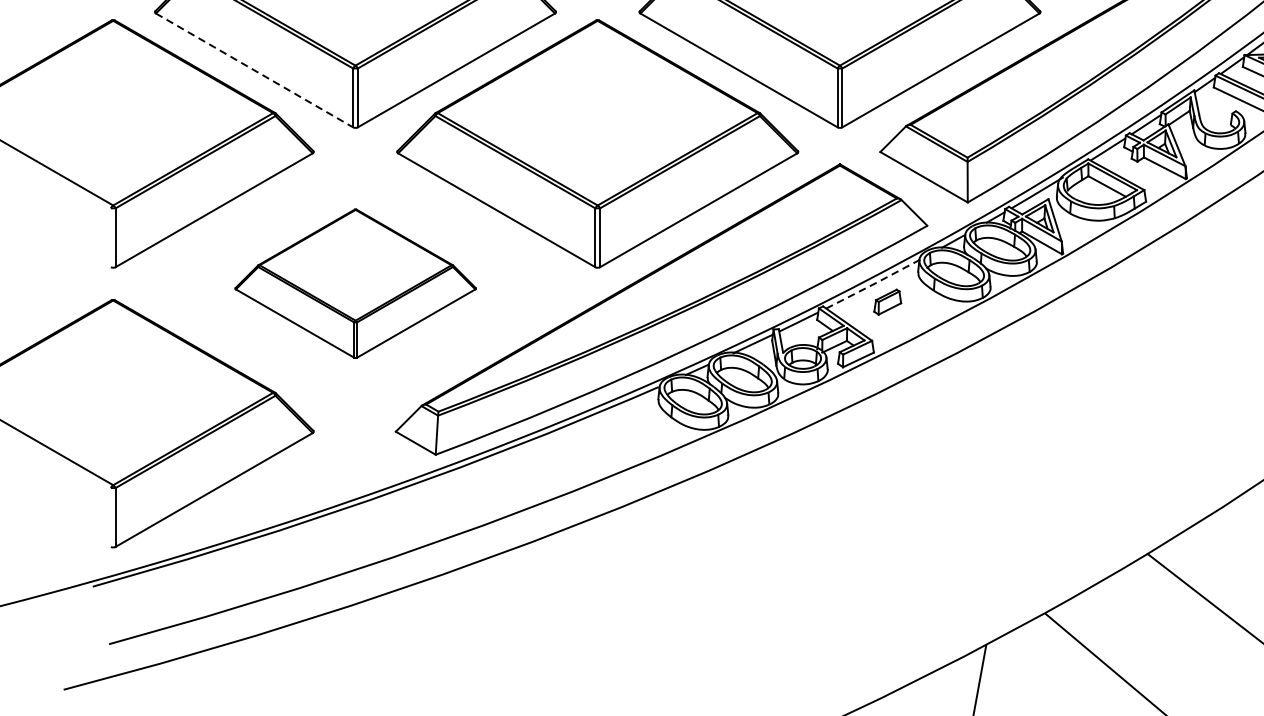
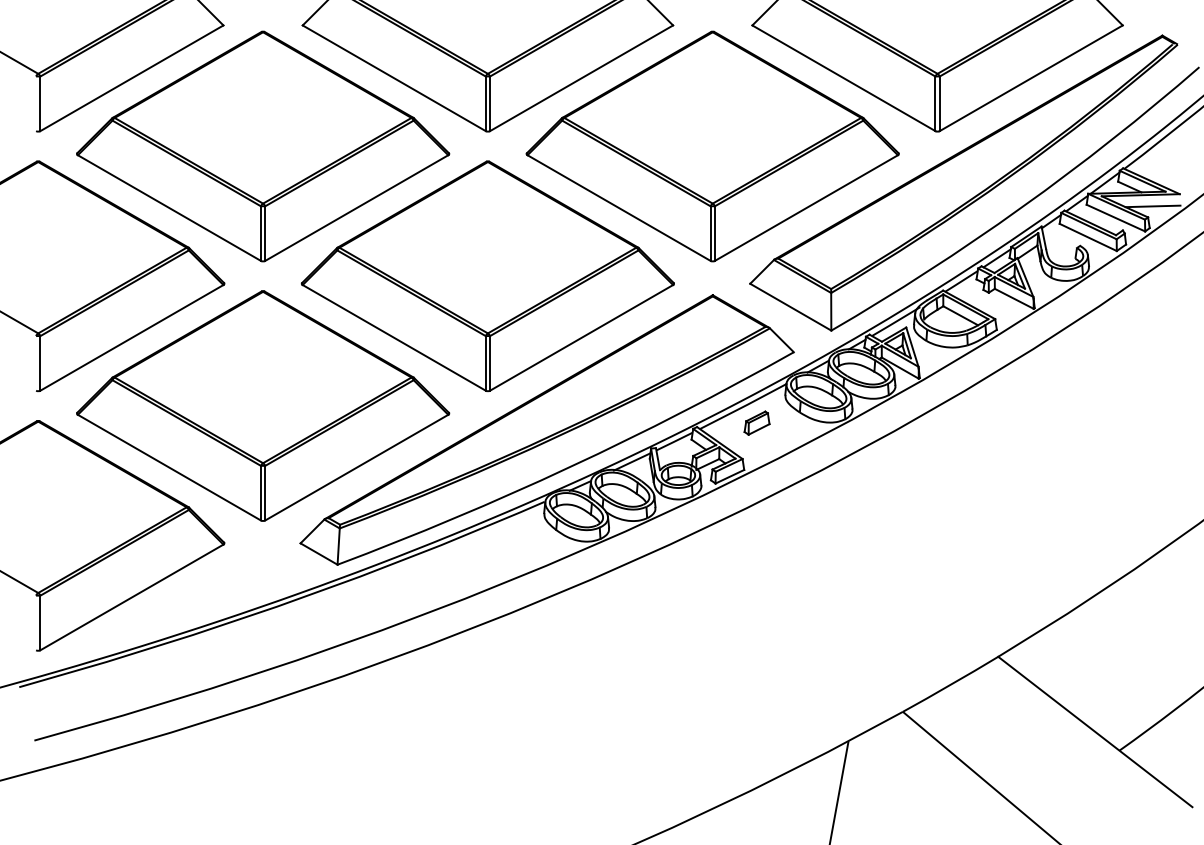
line: (254, 70) -> (169, 208), dashed -> solid
part: (355, 283) -> (263, 405), size x1.67
line: (874, 284) -> (744, 406), dashed -> solid

